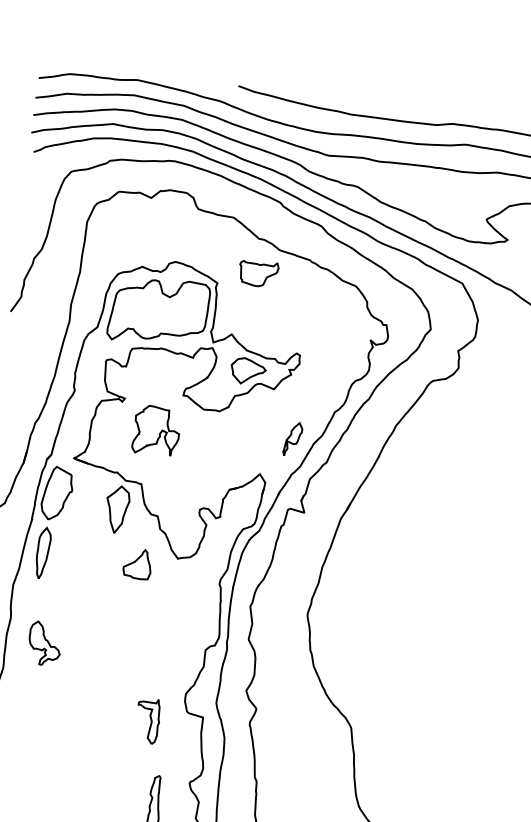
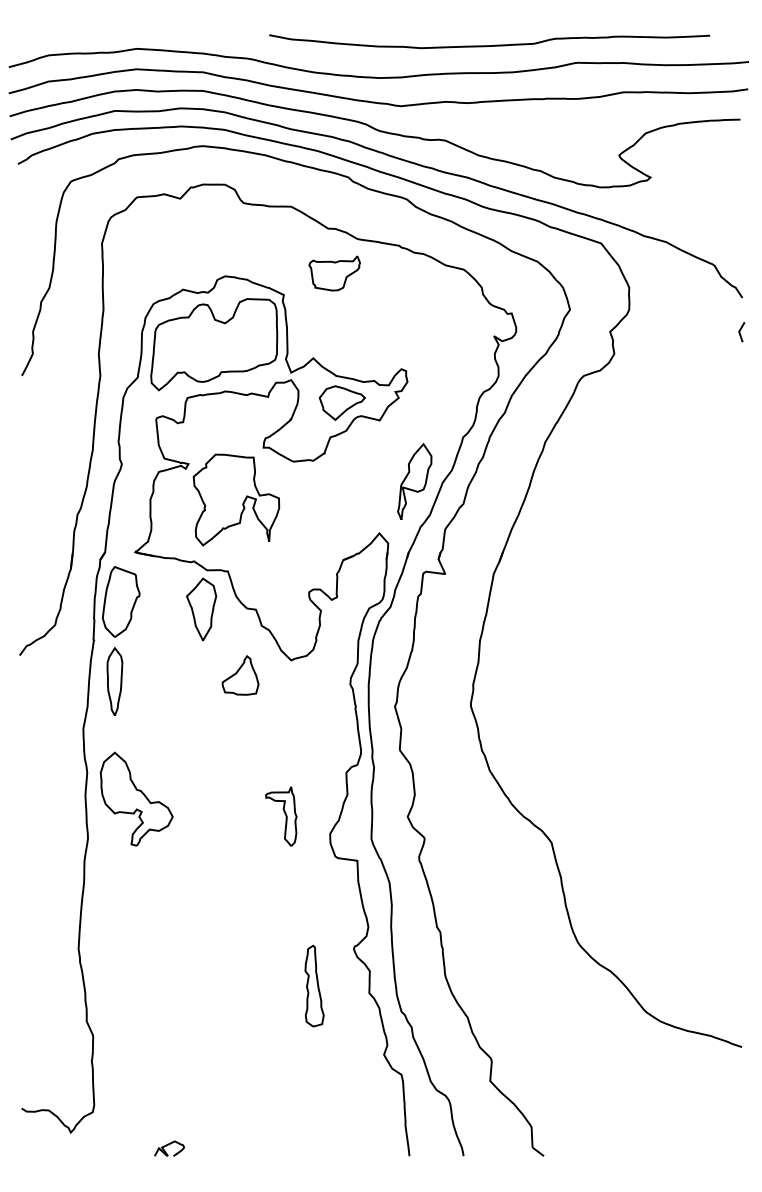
part: (156, 431) -> (236, 499), size x1.43
part: (292, 438) -> (414, 480), size x1.67
part: (44, 643) -> (136, 798), size x1.67
part: (147, 720) -> (281, 816), moved

